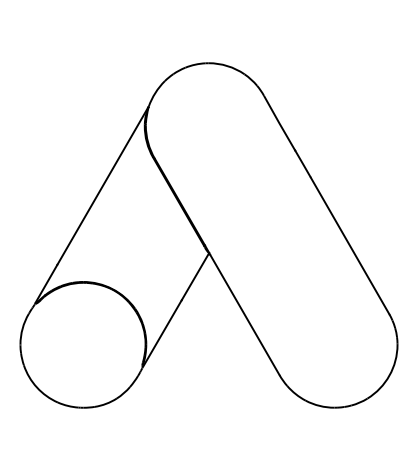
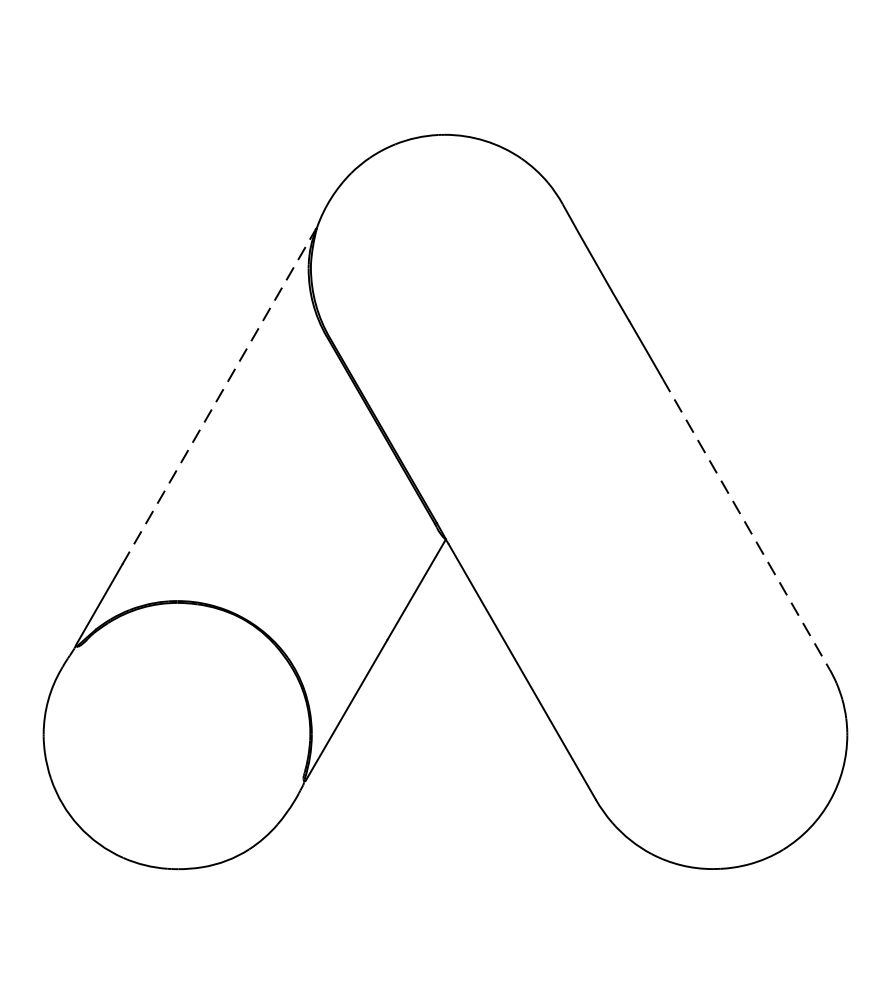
line: (102, 186) -> (218, 397), solid -> dashed
line: (350, 246) -> (747, 525), solid -> dashed

